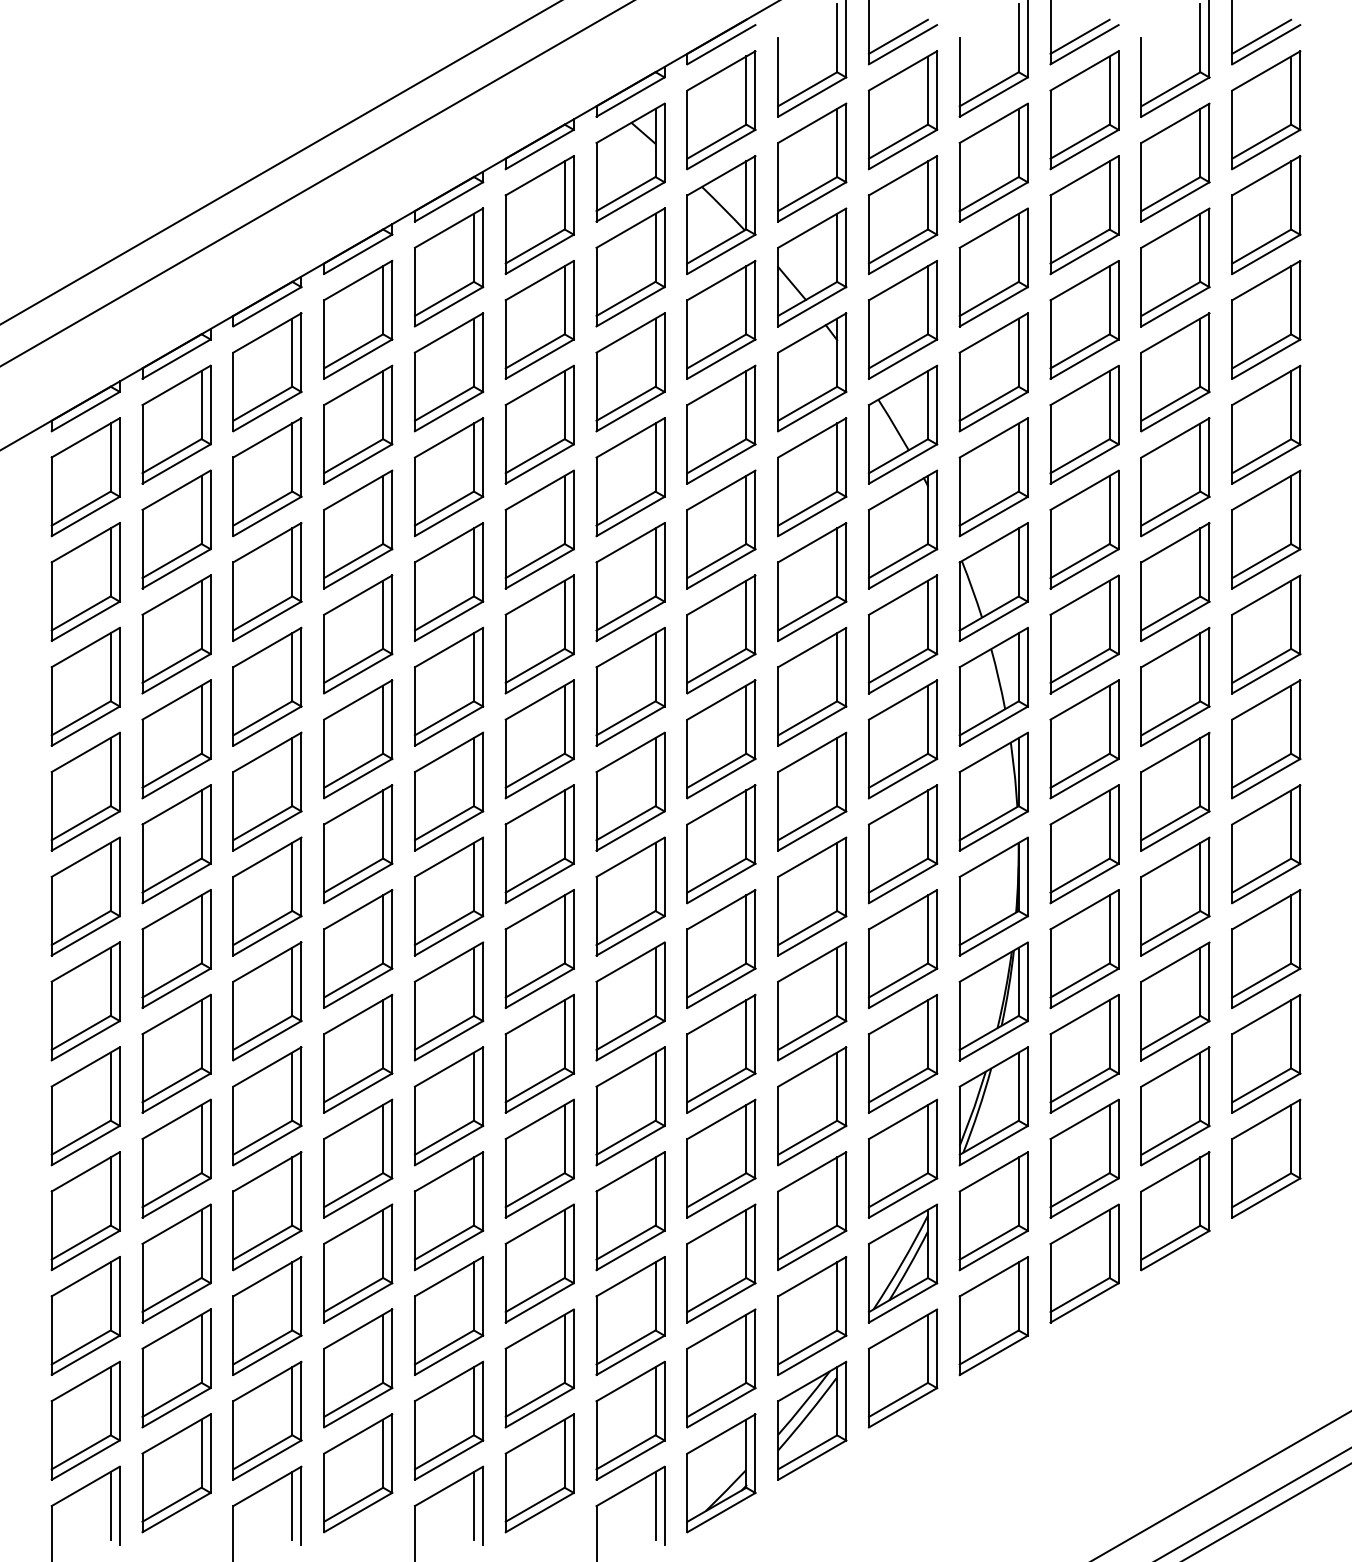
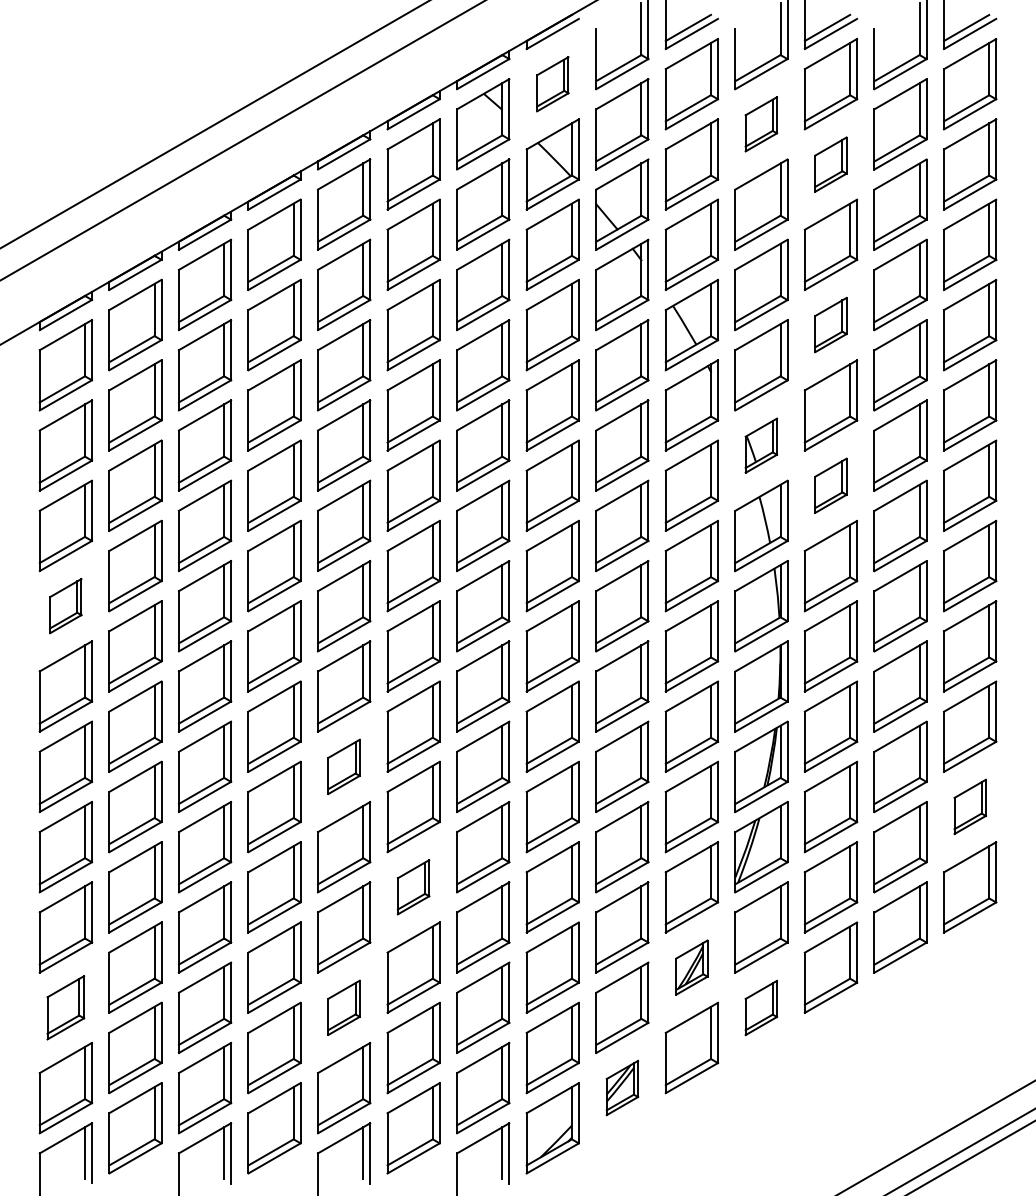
part: (721, 110) -> (552, 84), size x0.6
part: (993, 162) -> (761, 124), size x0.6
part: (1084, 215) -> (830, 164), size x0.6
part: (1084, 424) -> (830, 324), size x0.6
part: (993, 582) -> (761, 445), size x0.6
part: (1084, 634) -> (830, 485), size x0.6
part: (85, 791) -> (65, 606), size x0.6
part: (448, 1001) -> (343, 766), size x0.6
part: (1266, 1053) -> (970, 806), size x0.6
part: (539, 1158) -> (413, 887), size x0.6
part: (902, 1263) -> (691, 967), size x0.6
part: (85, 1315) -> (65, 1007), size x0.7
part: (448, 1315) -> (343, 1007), size x0.6
part: (993, 1316) -> (761, 1008), size x0.6
part: (812, 1420) -> (622, 1087), size x0.6

